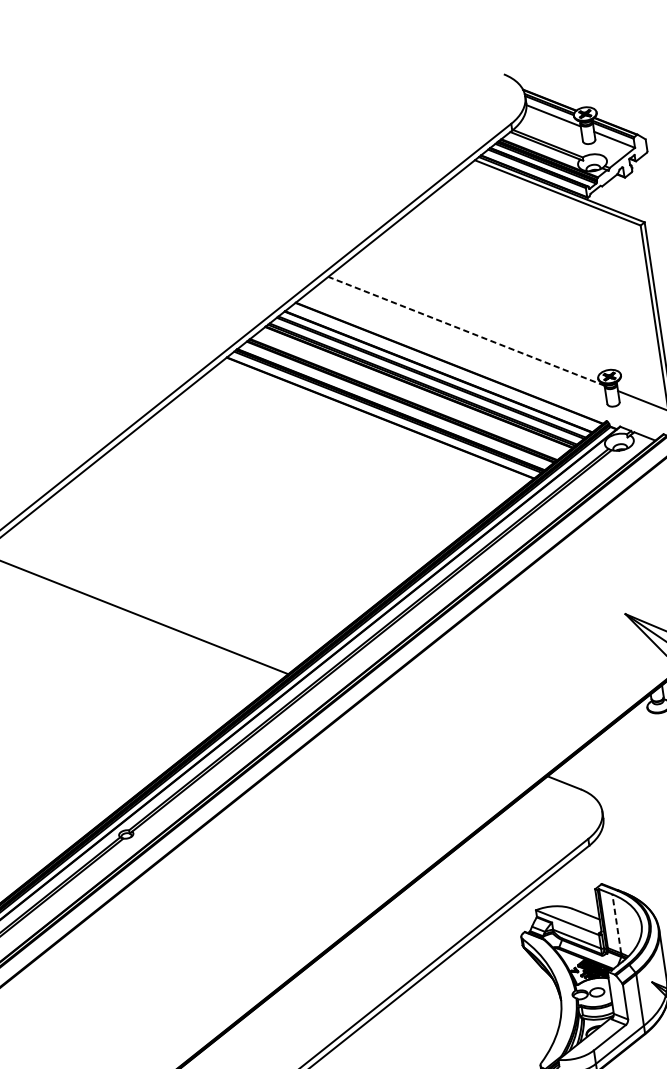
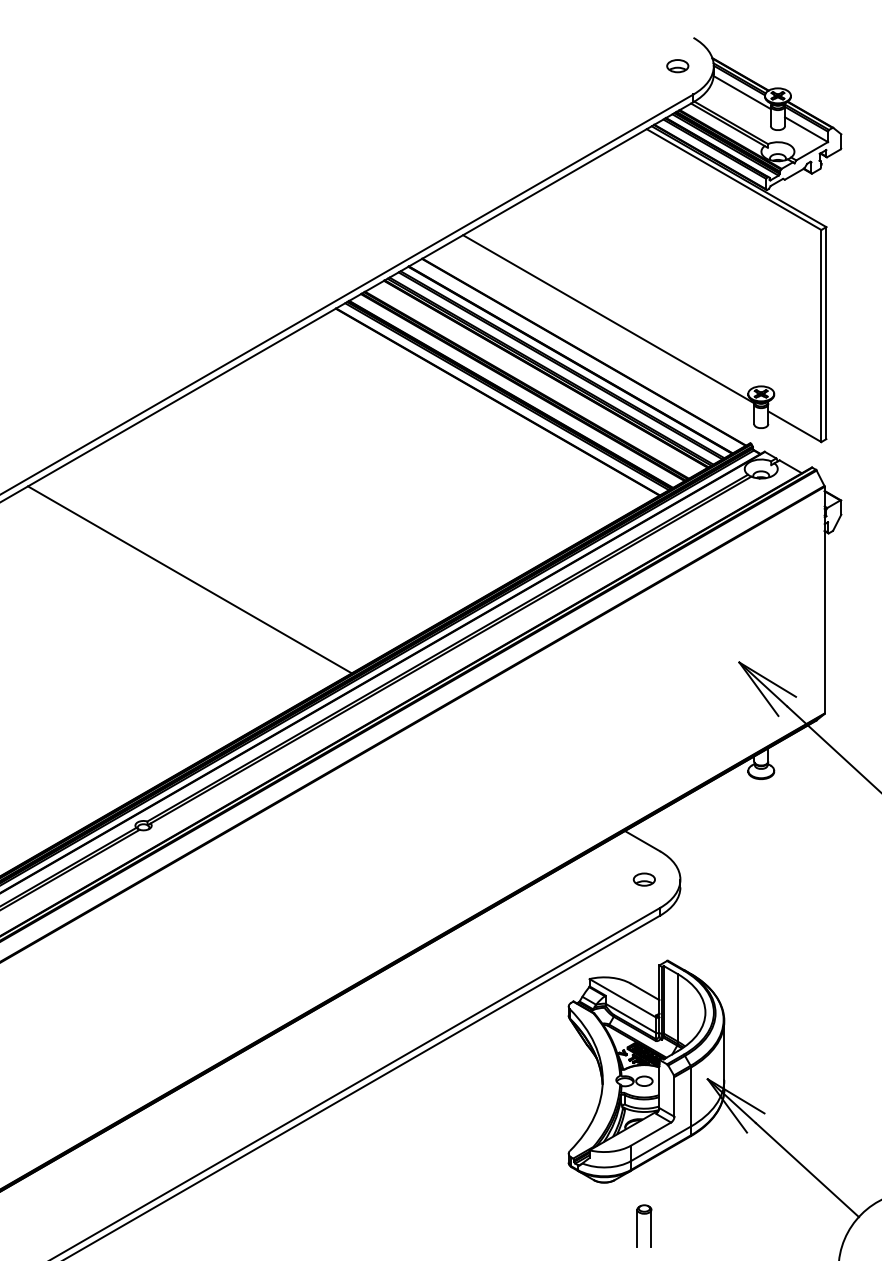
part: (493, 101) -> (677, 66), added
line: (466, 331) -> (608, 319), dashed -> solid
part: (570, 816) -> (643, 879), added
line: (616, 923) -> (677, 1007), dashed -> solid

